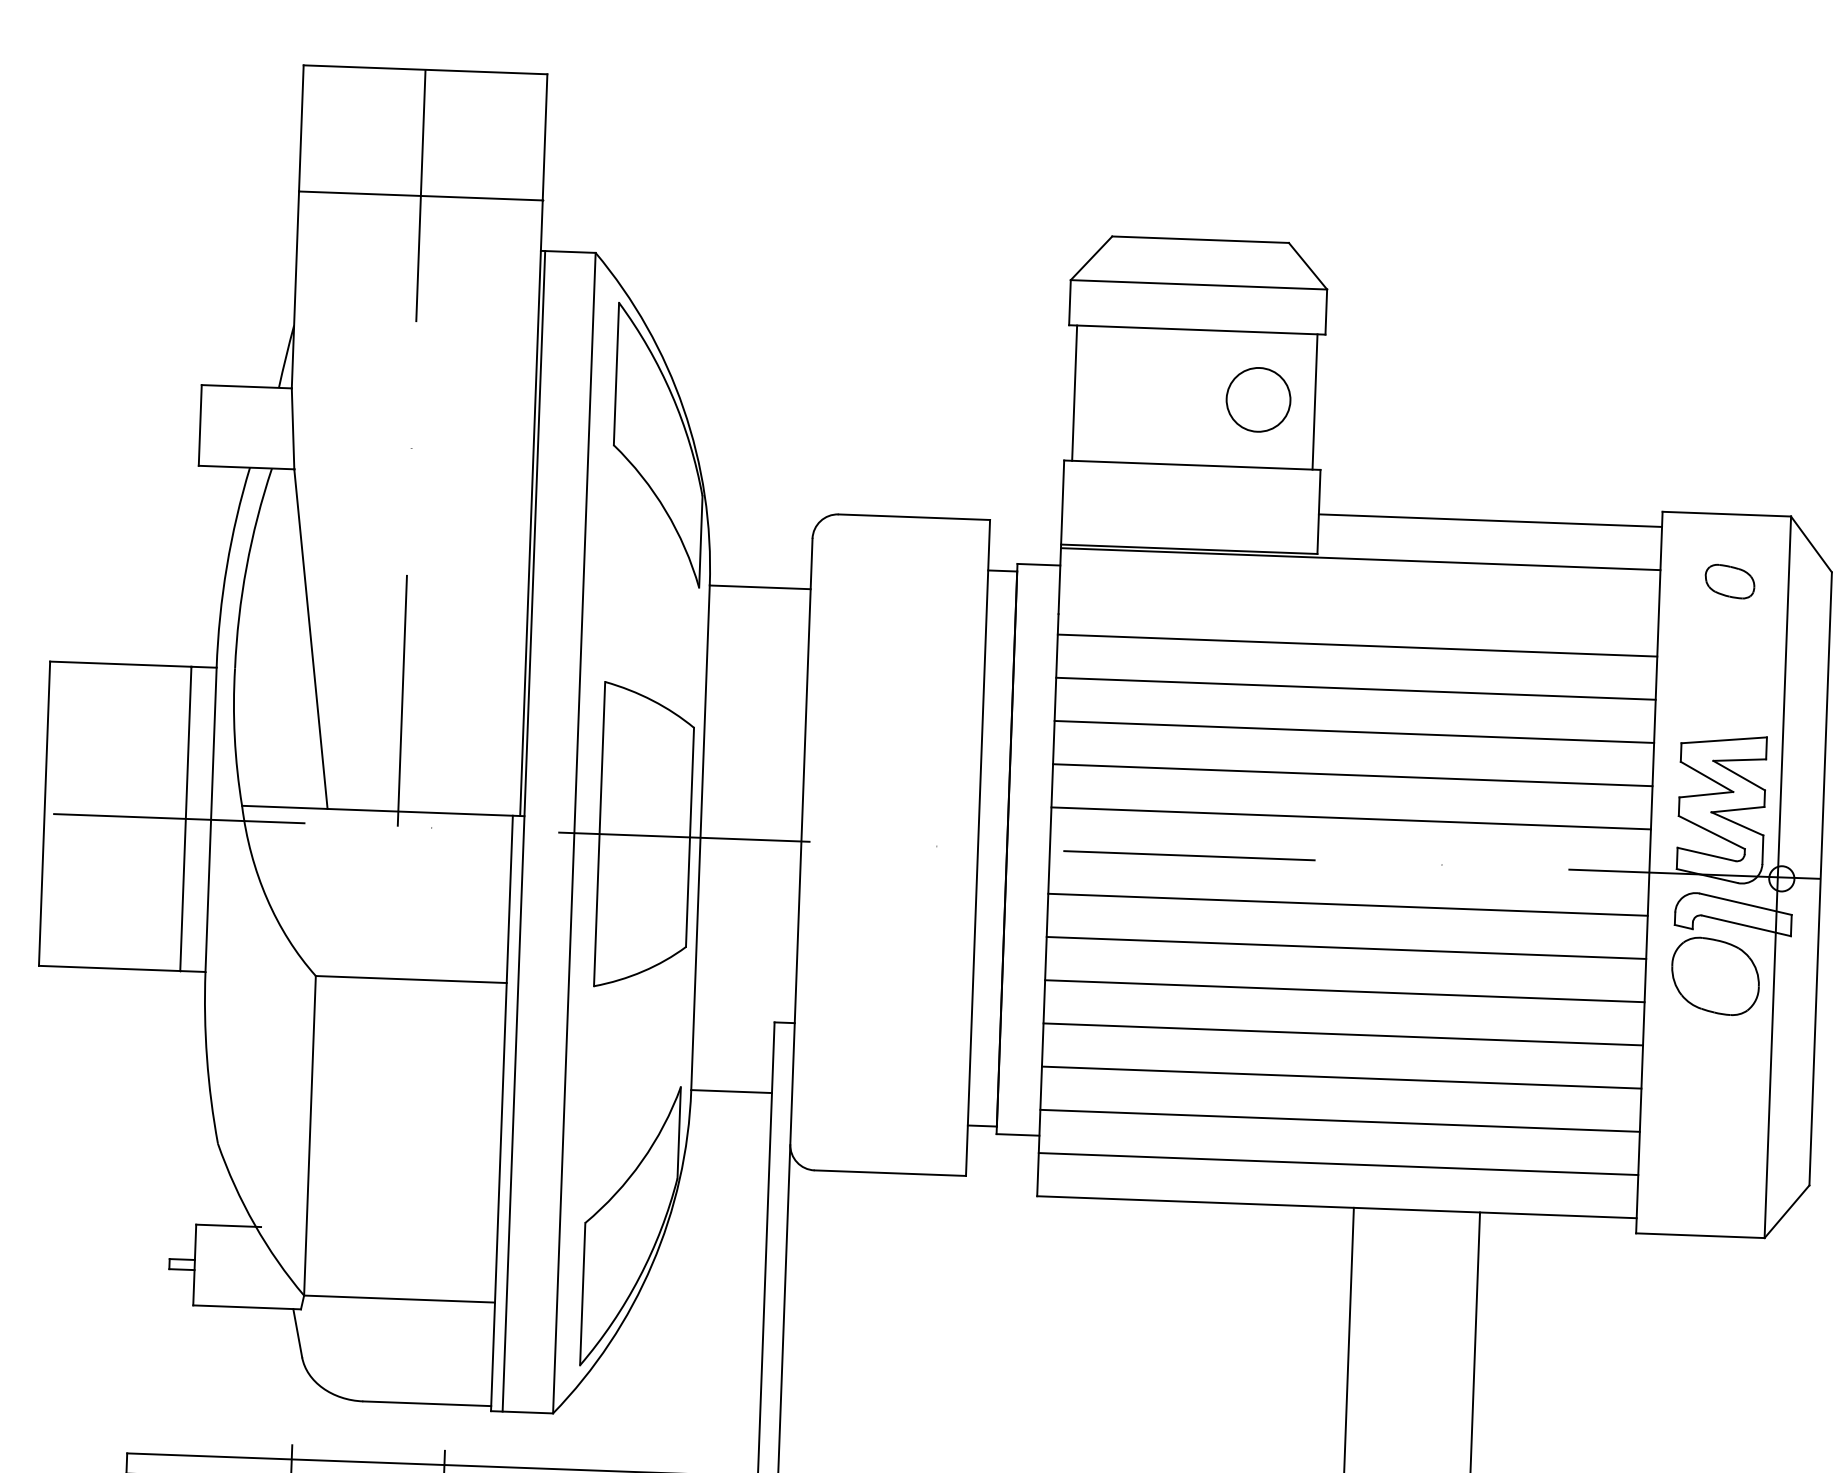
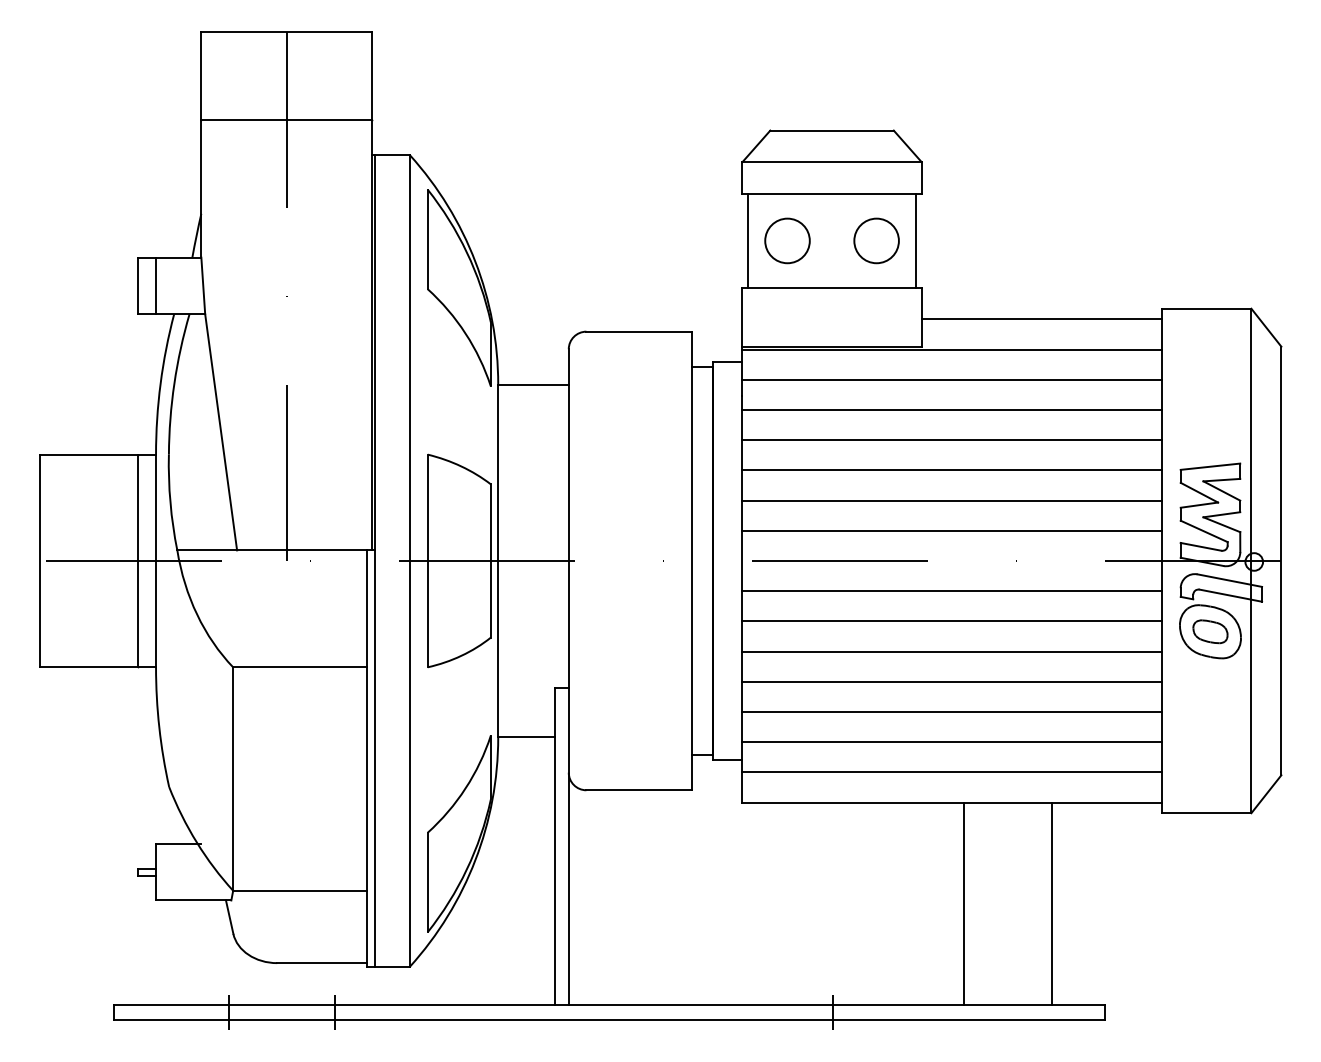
circle: (1131, 394) -> (787, 240), added
line: (226, 425) -> (156, 285), added
part: (1730, 581) -> (1210, 631), moved
line: (1358, 601) -> (951, 379), added

